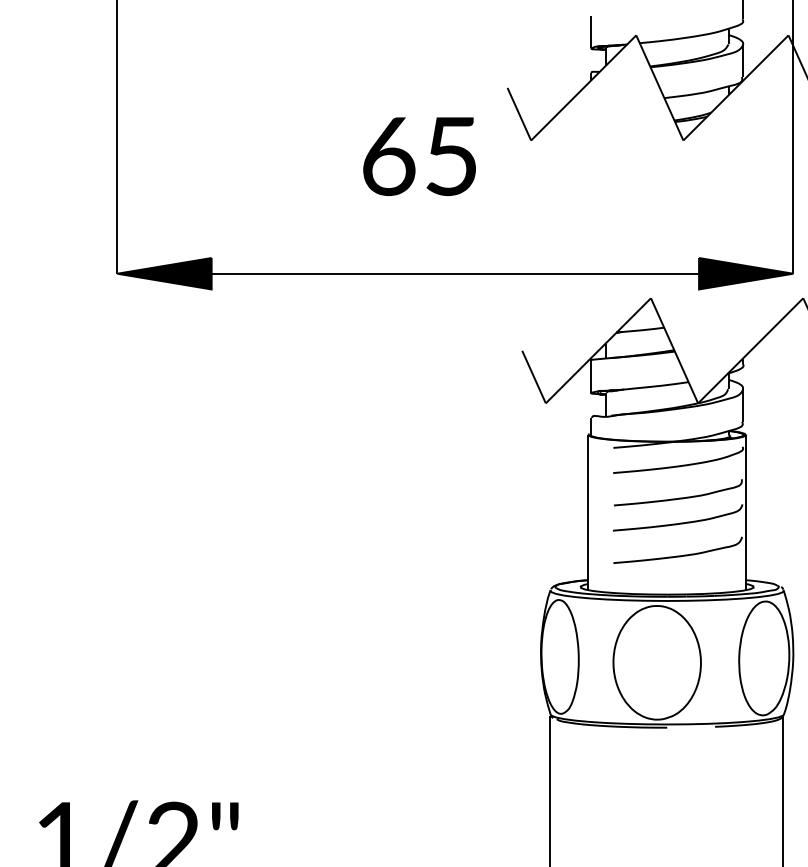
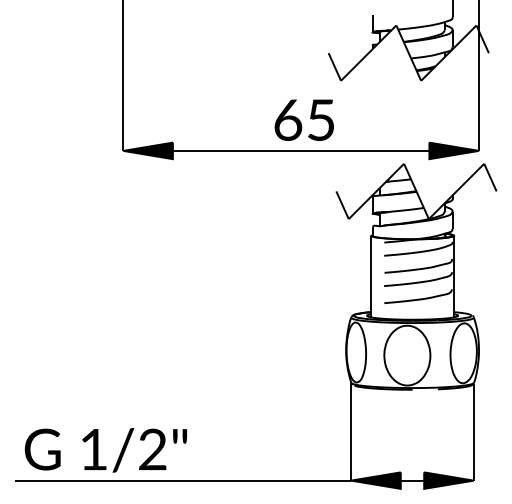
text: (417, 155) -> (303, 119), moved

